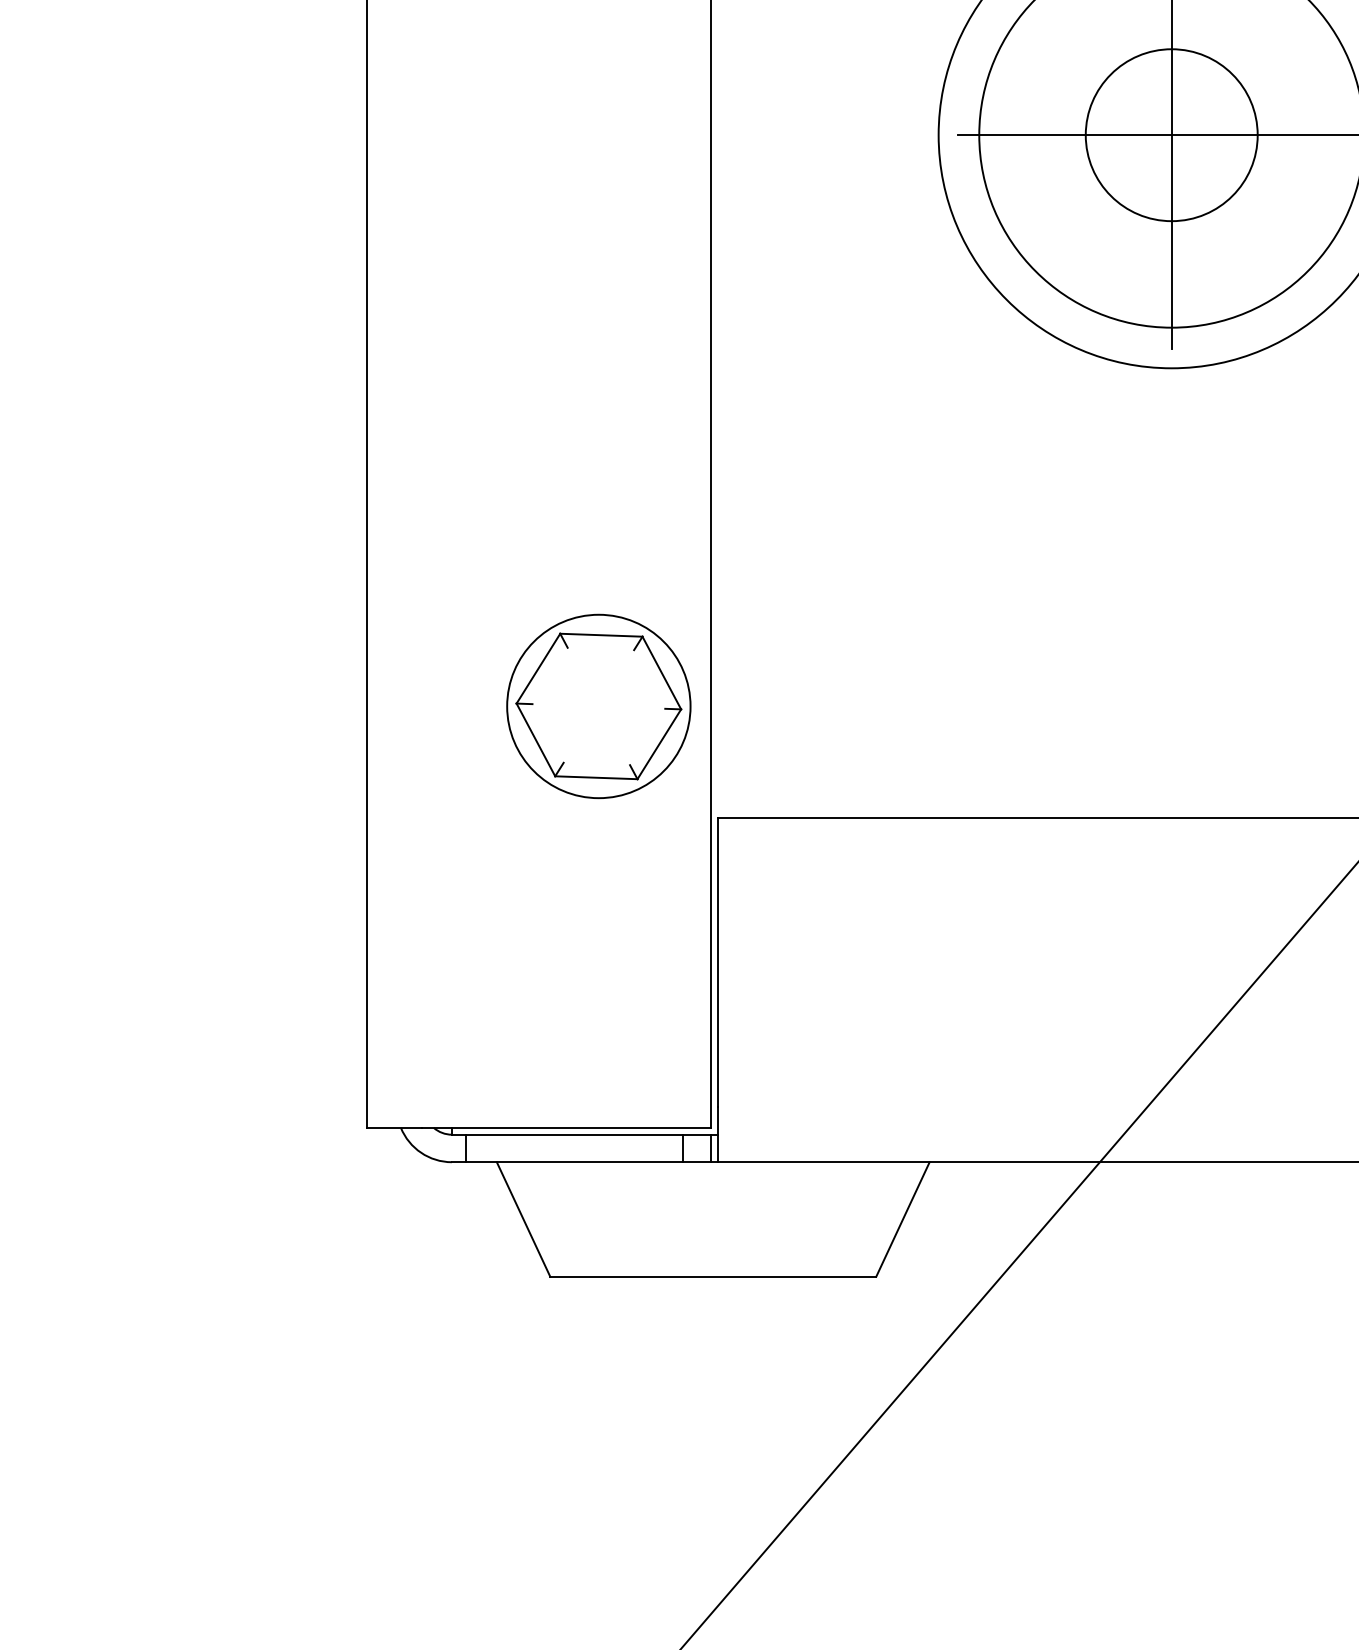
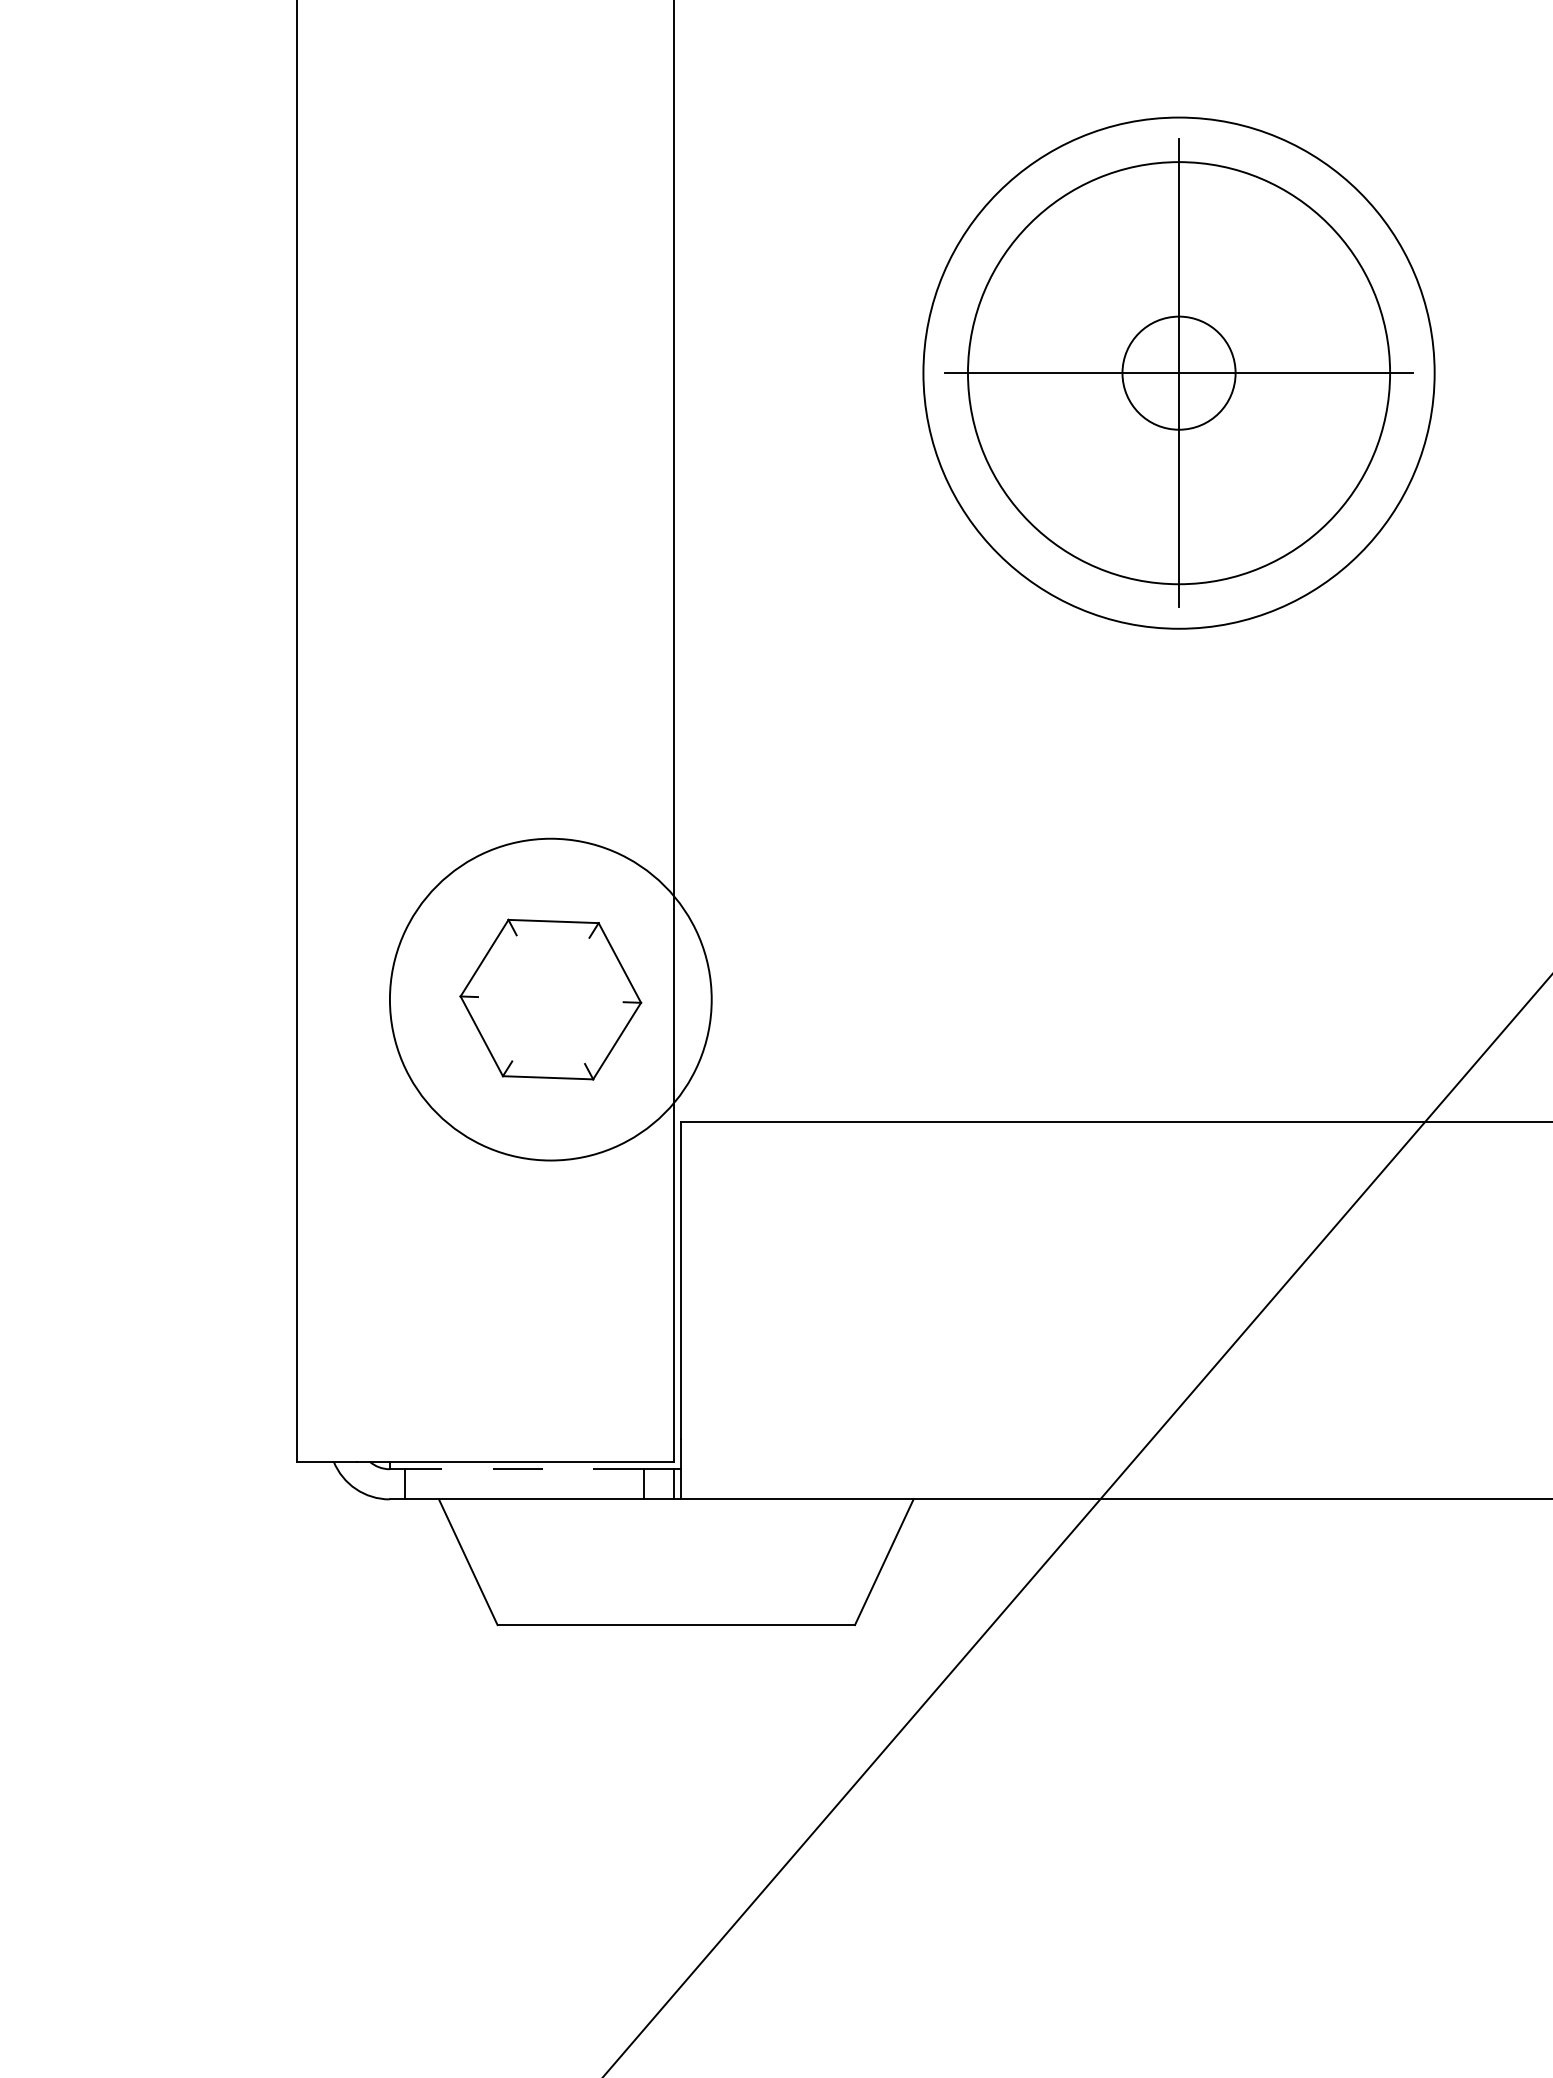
circle: (1171, 134) -> (1178, 372), size x0.6
circle: (598, 706) -> (550, 999), size x1.6
line: (573, 1134) -> (523, 1469), solid -> dashed

